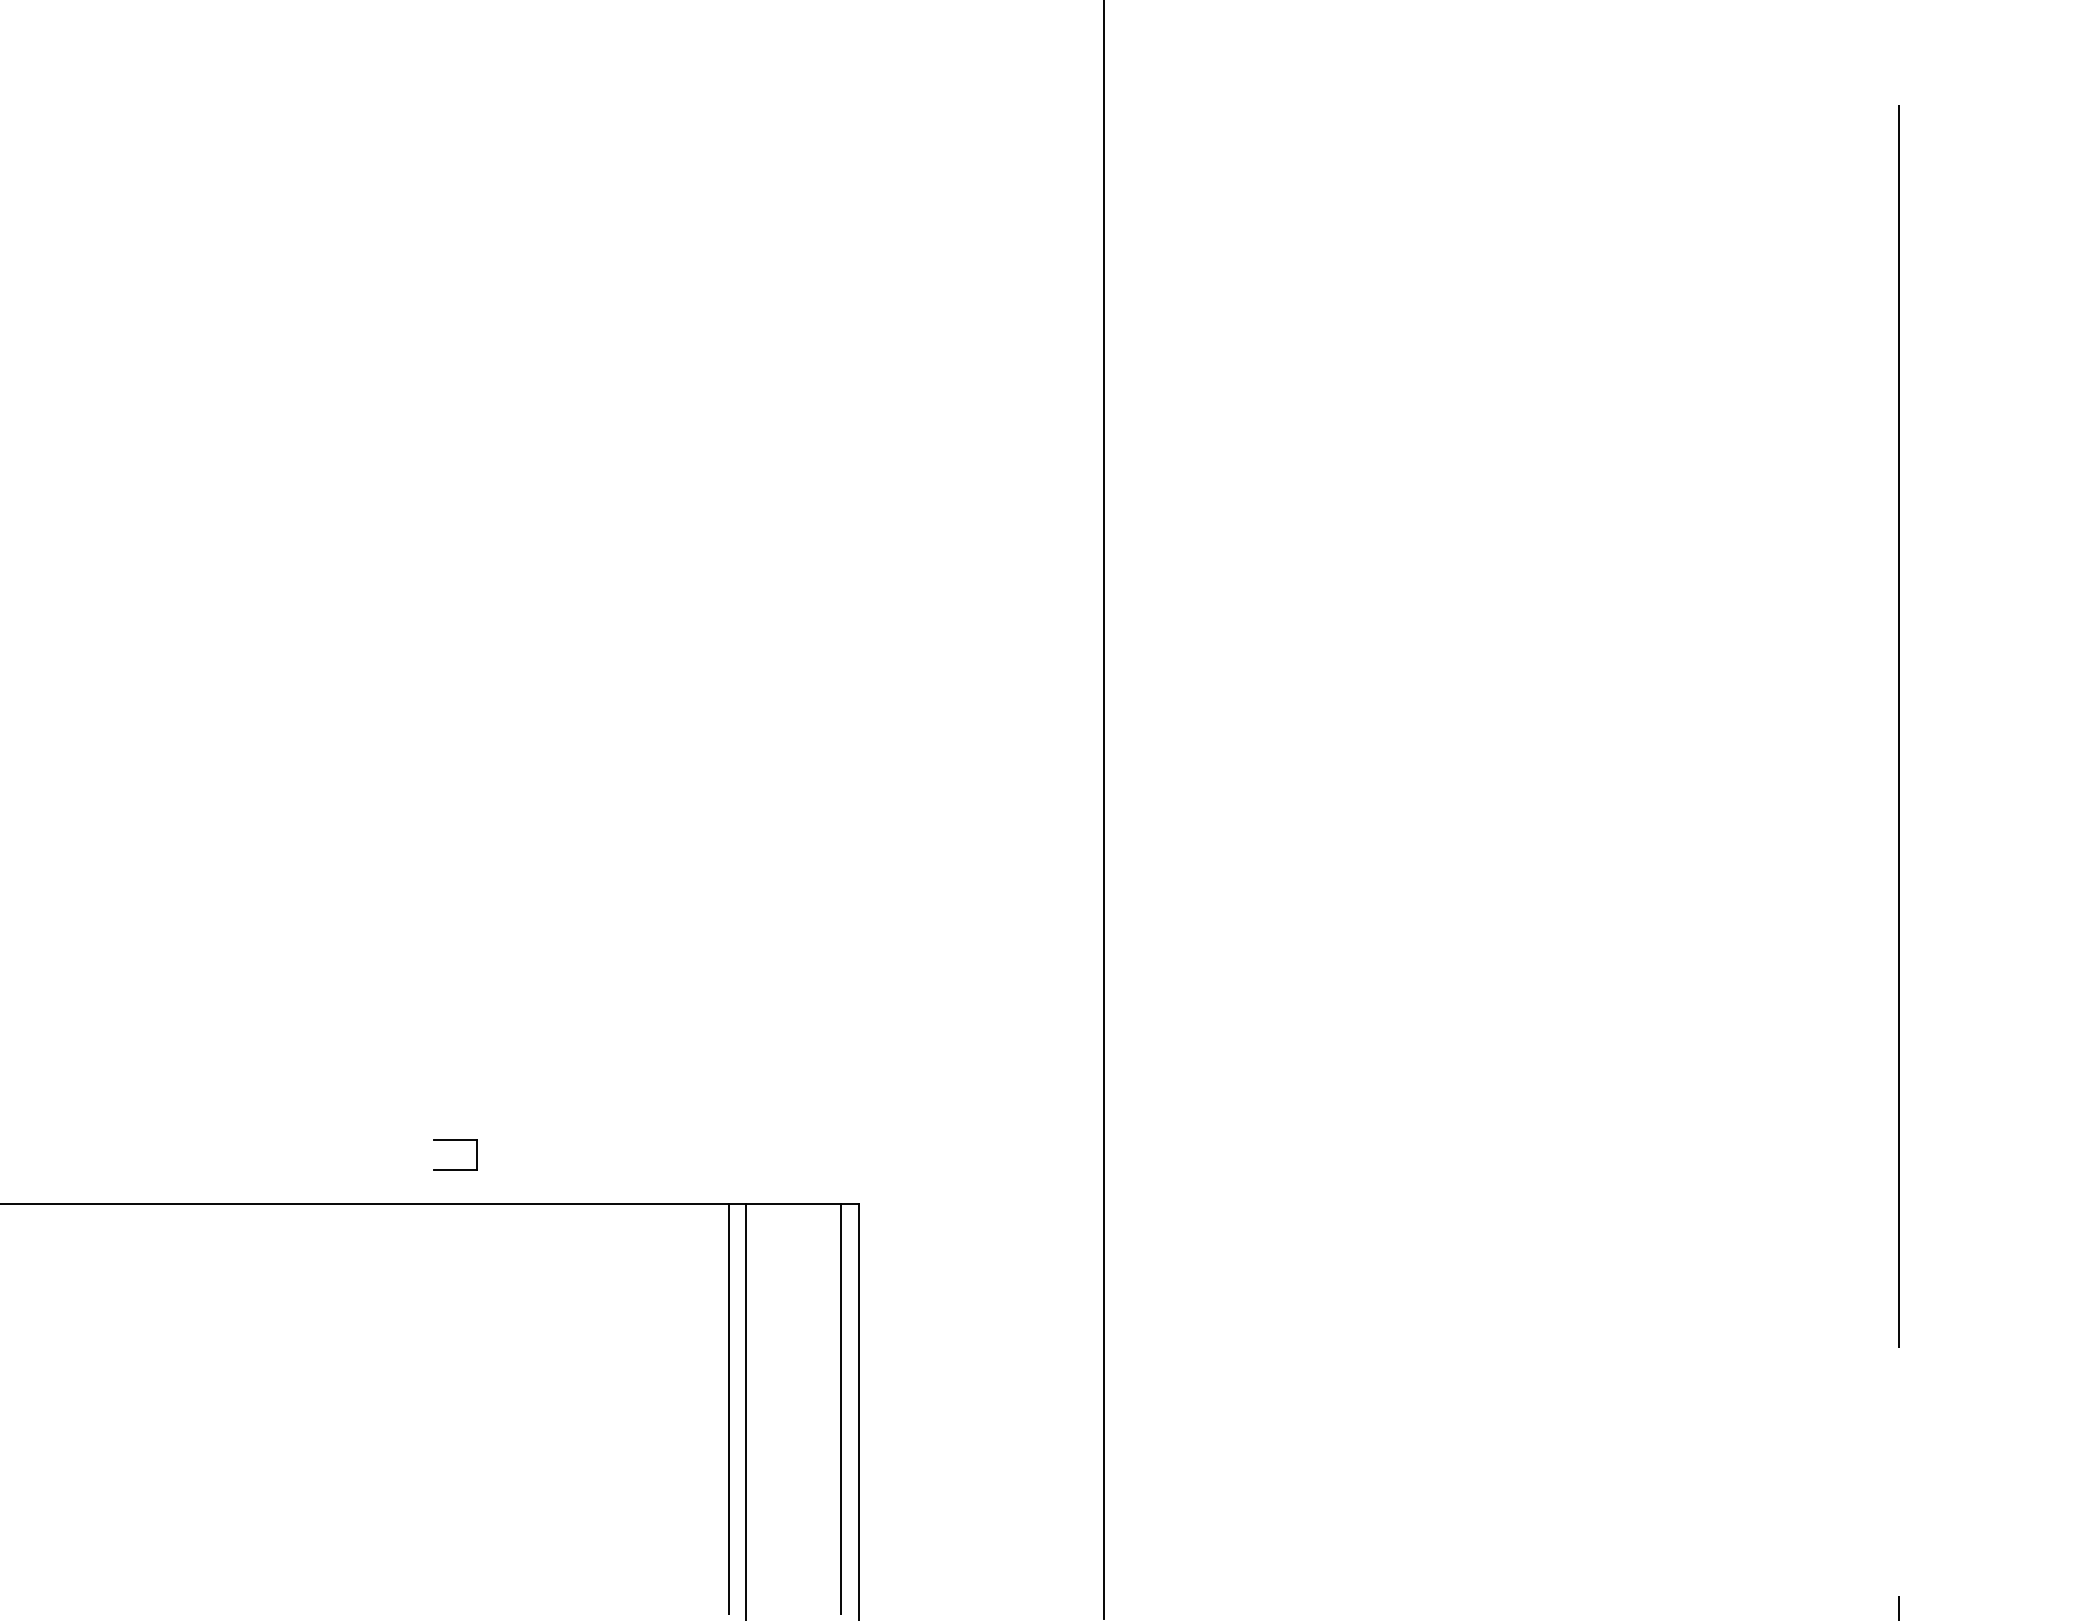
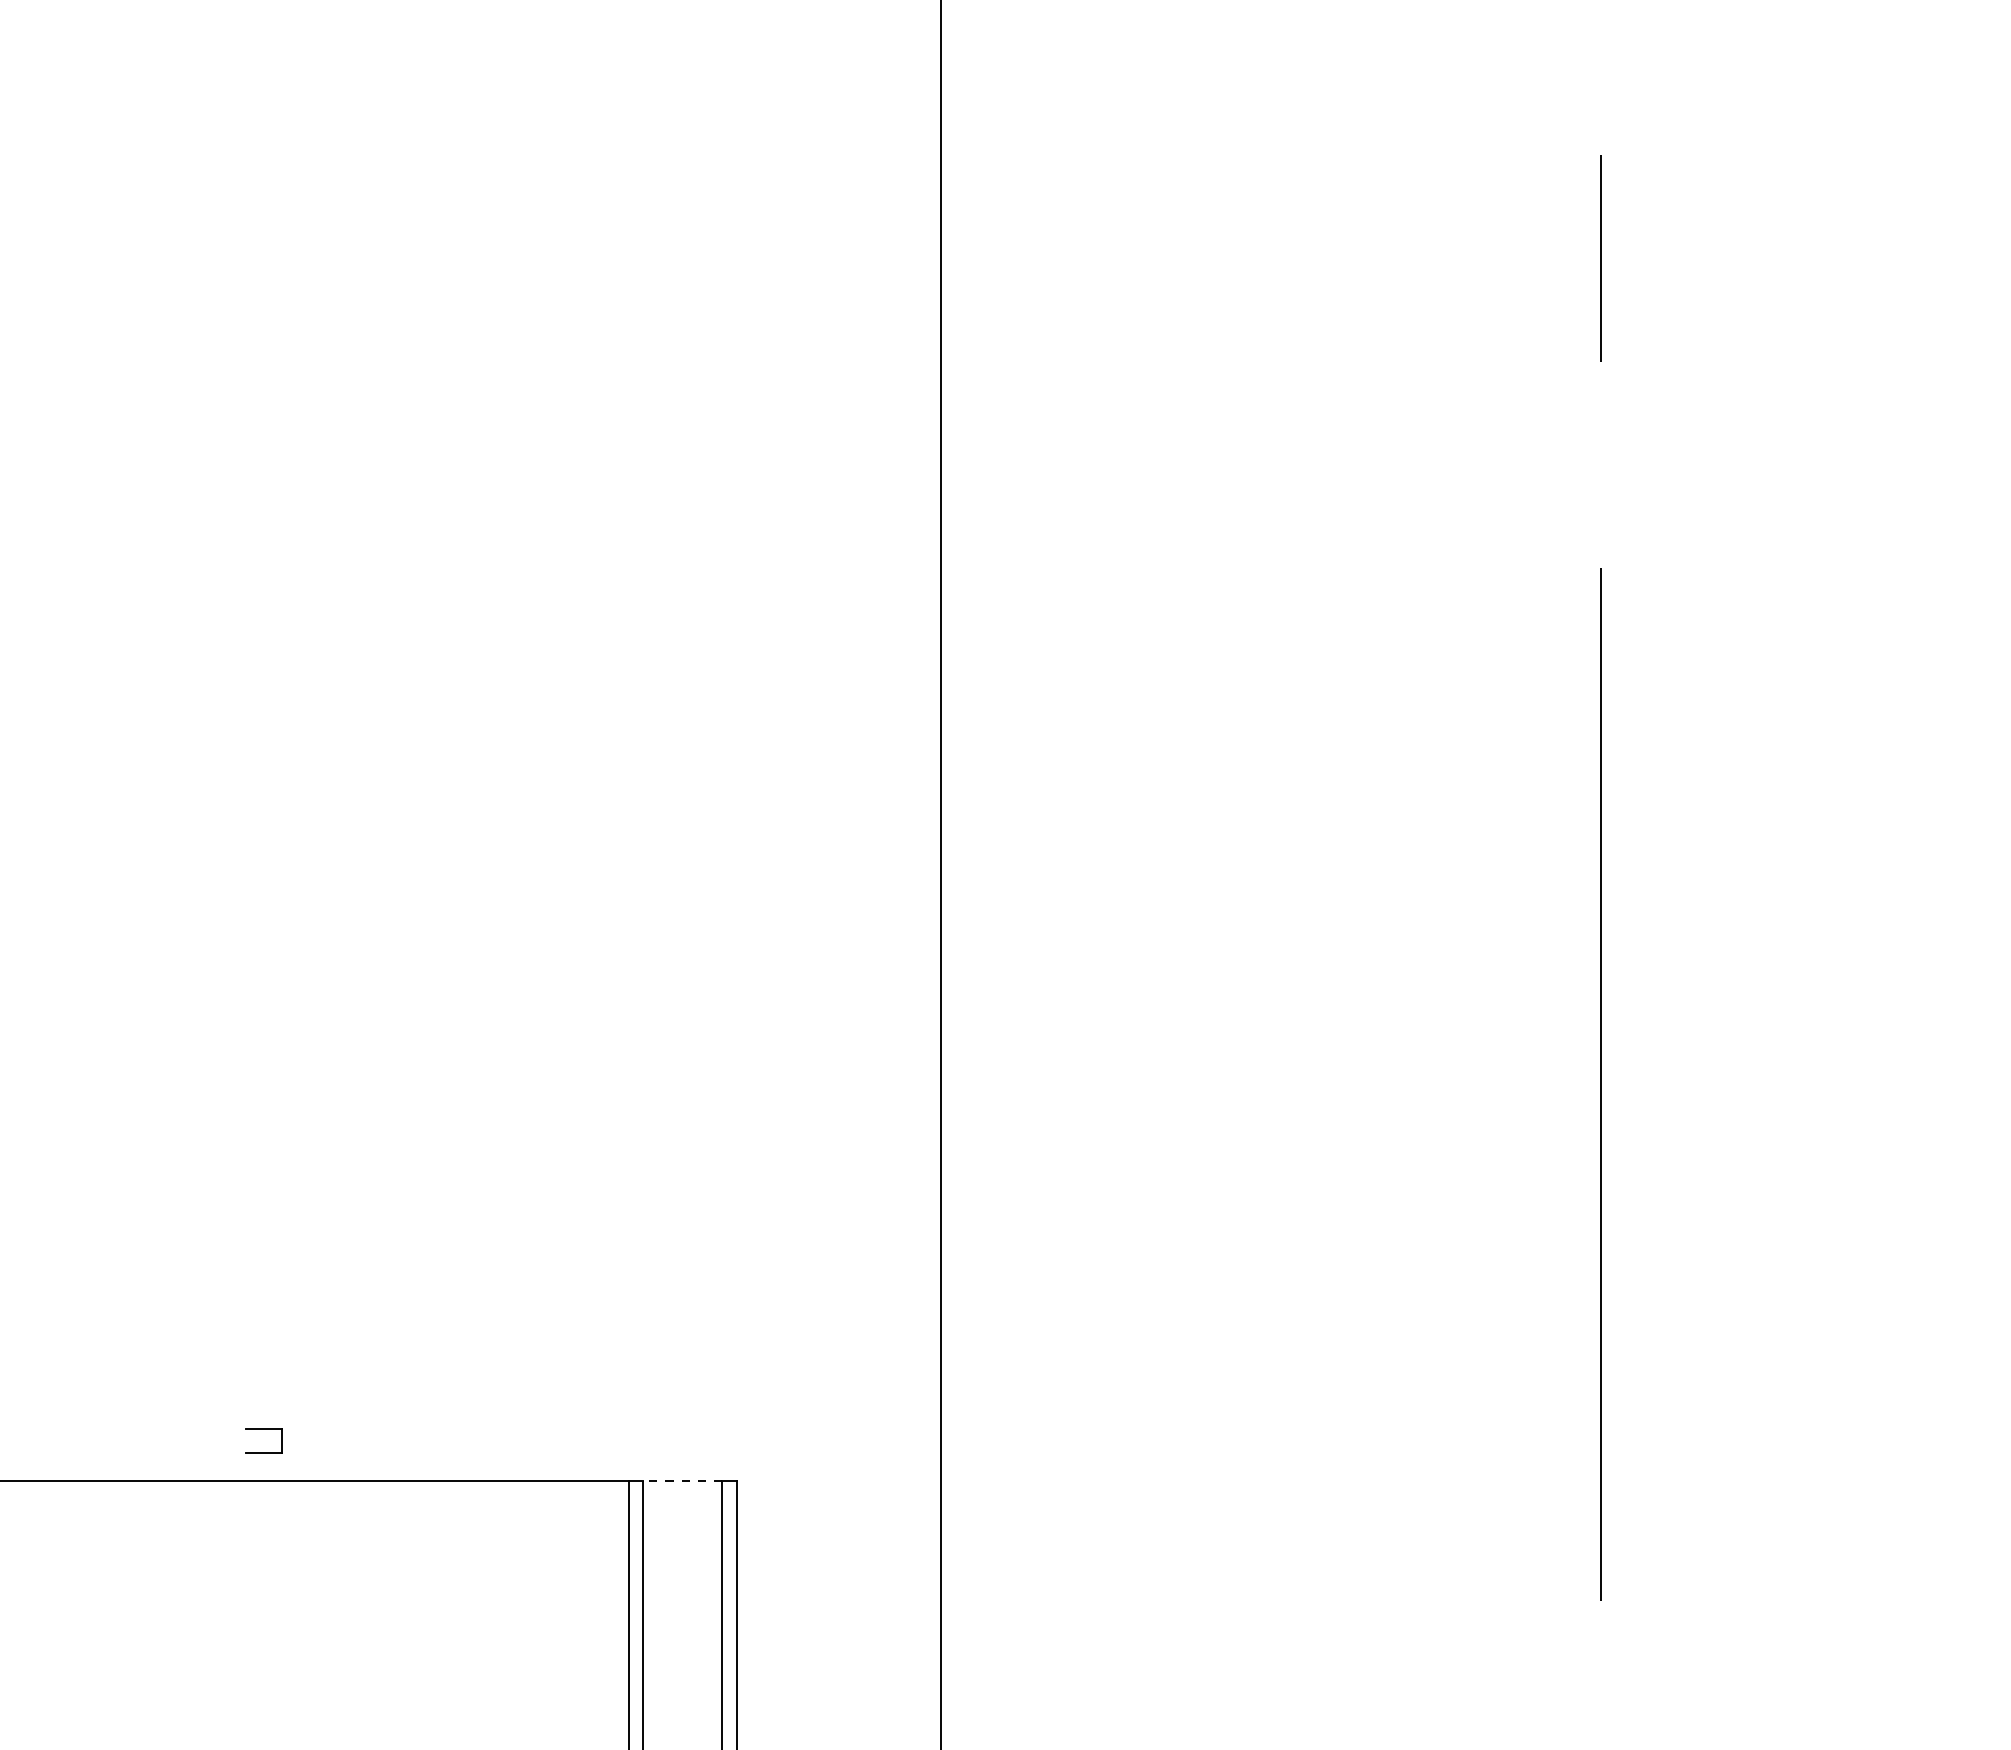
part: (455, 1141) -> (263, 1429), moved
line: (793, 1203) -> (682, 1481), solid -> dashed

